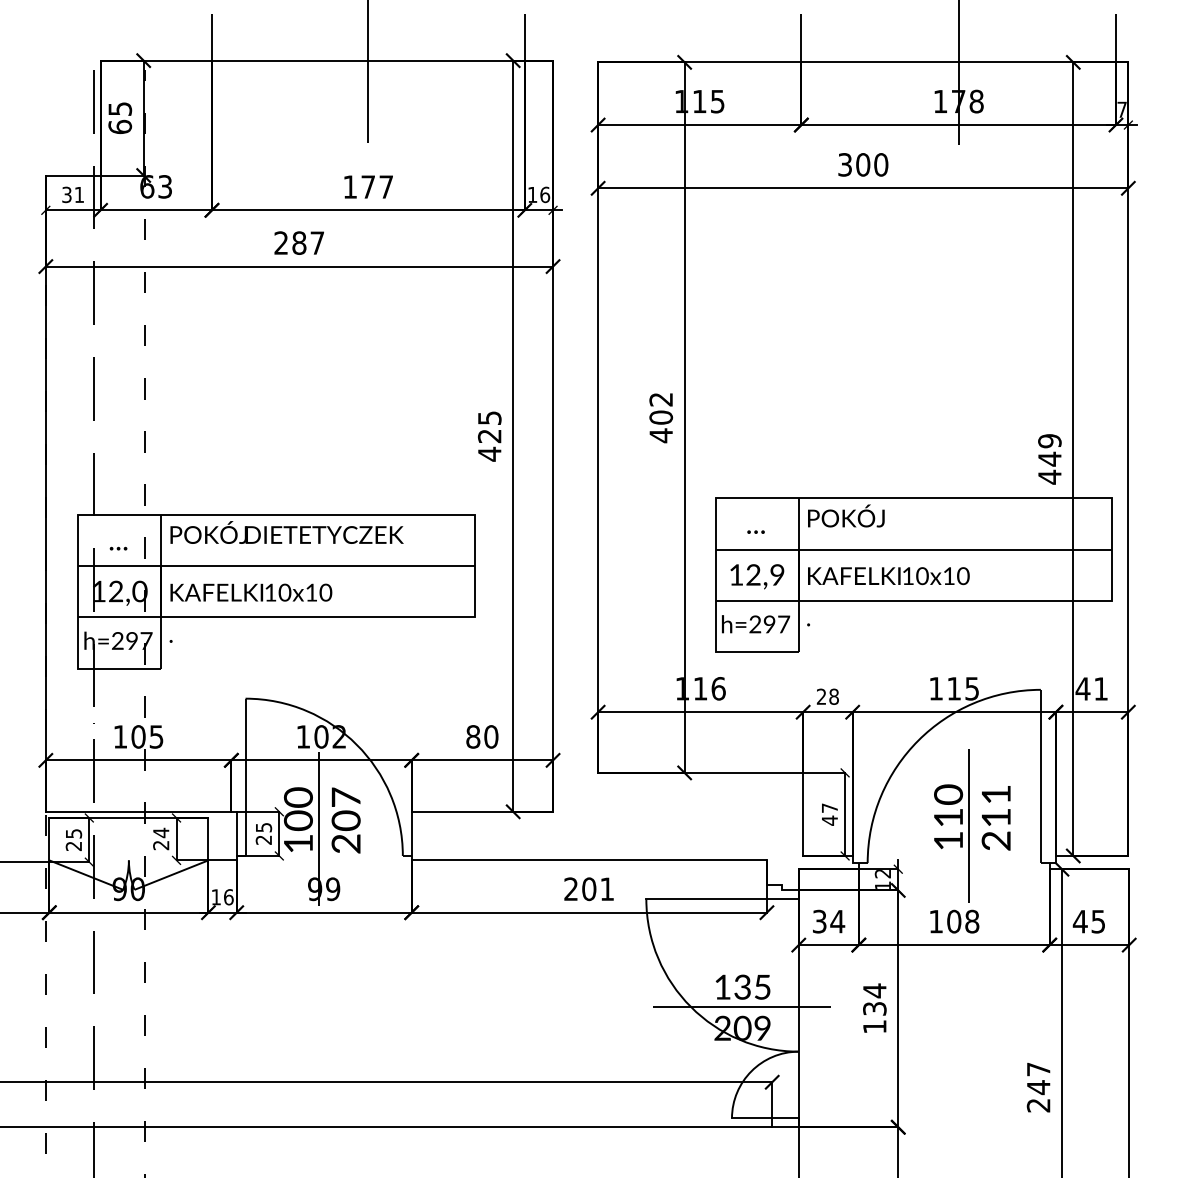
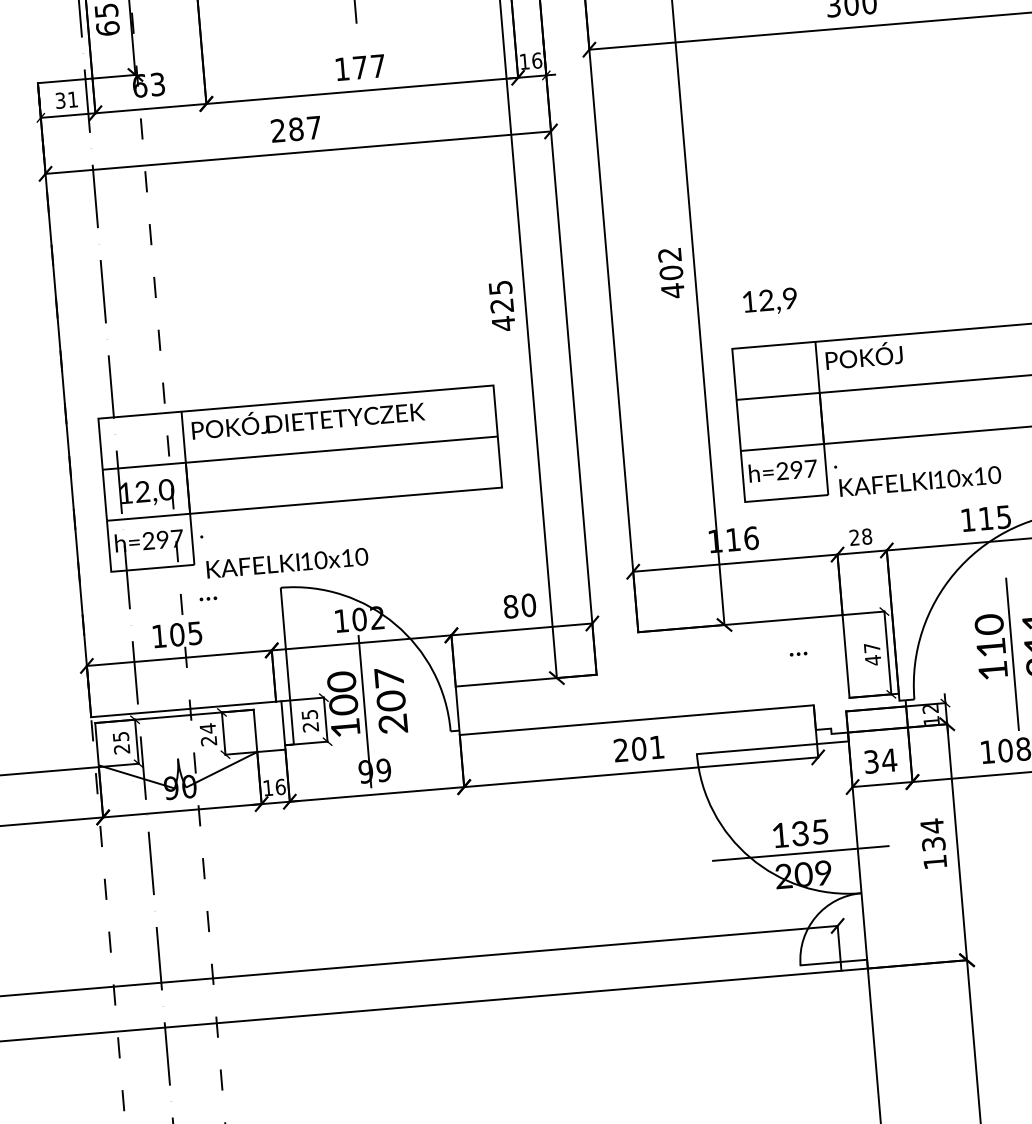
text: (755, 531) -> (797, 653), moved
text: (118, 548) -> (208, 598), moved
text: (757, 576) -> (770, 301), moved
text: (888, 576) -> (920, 481), moved
text: (251, 592) -> (287, 562), moved

